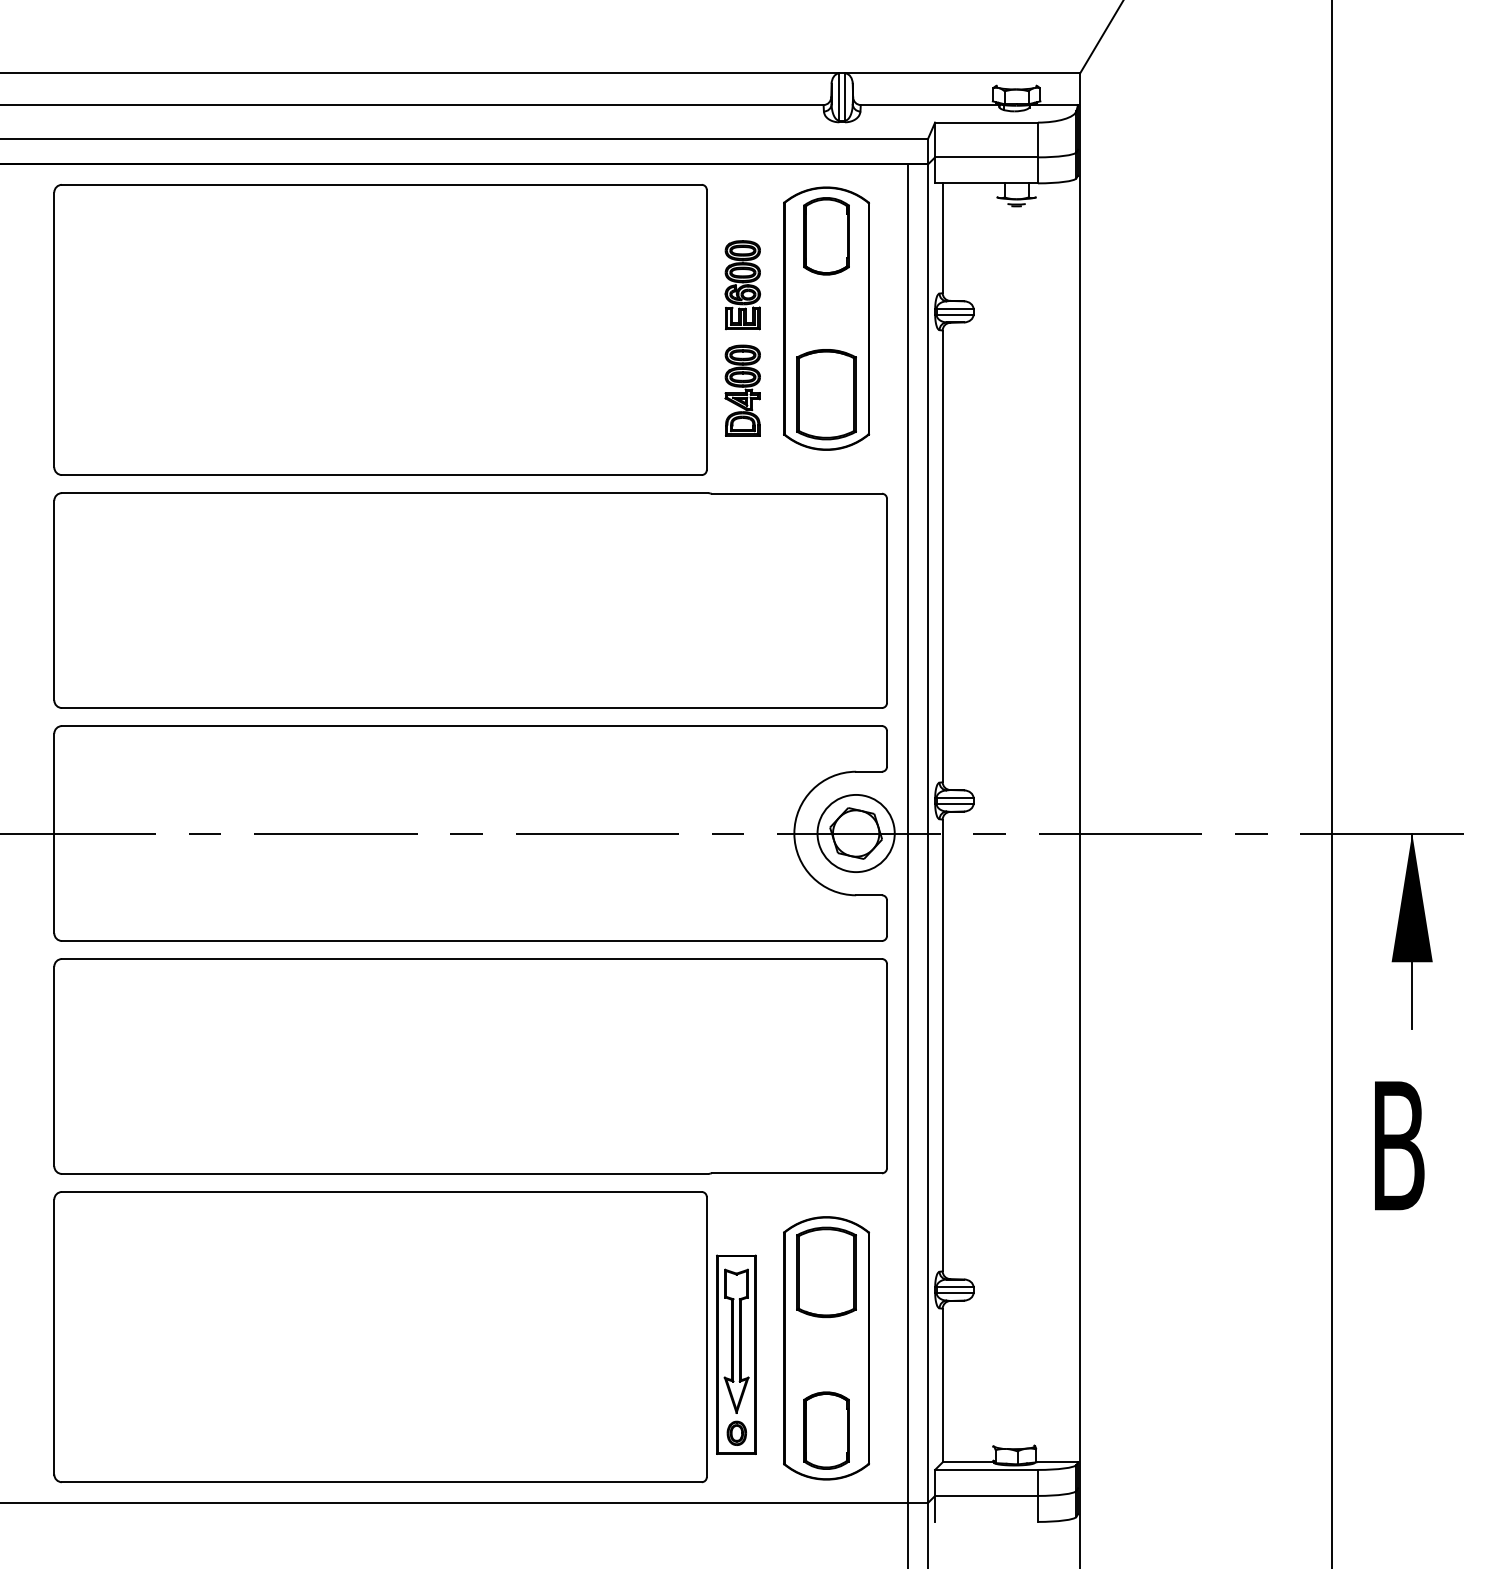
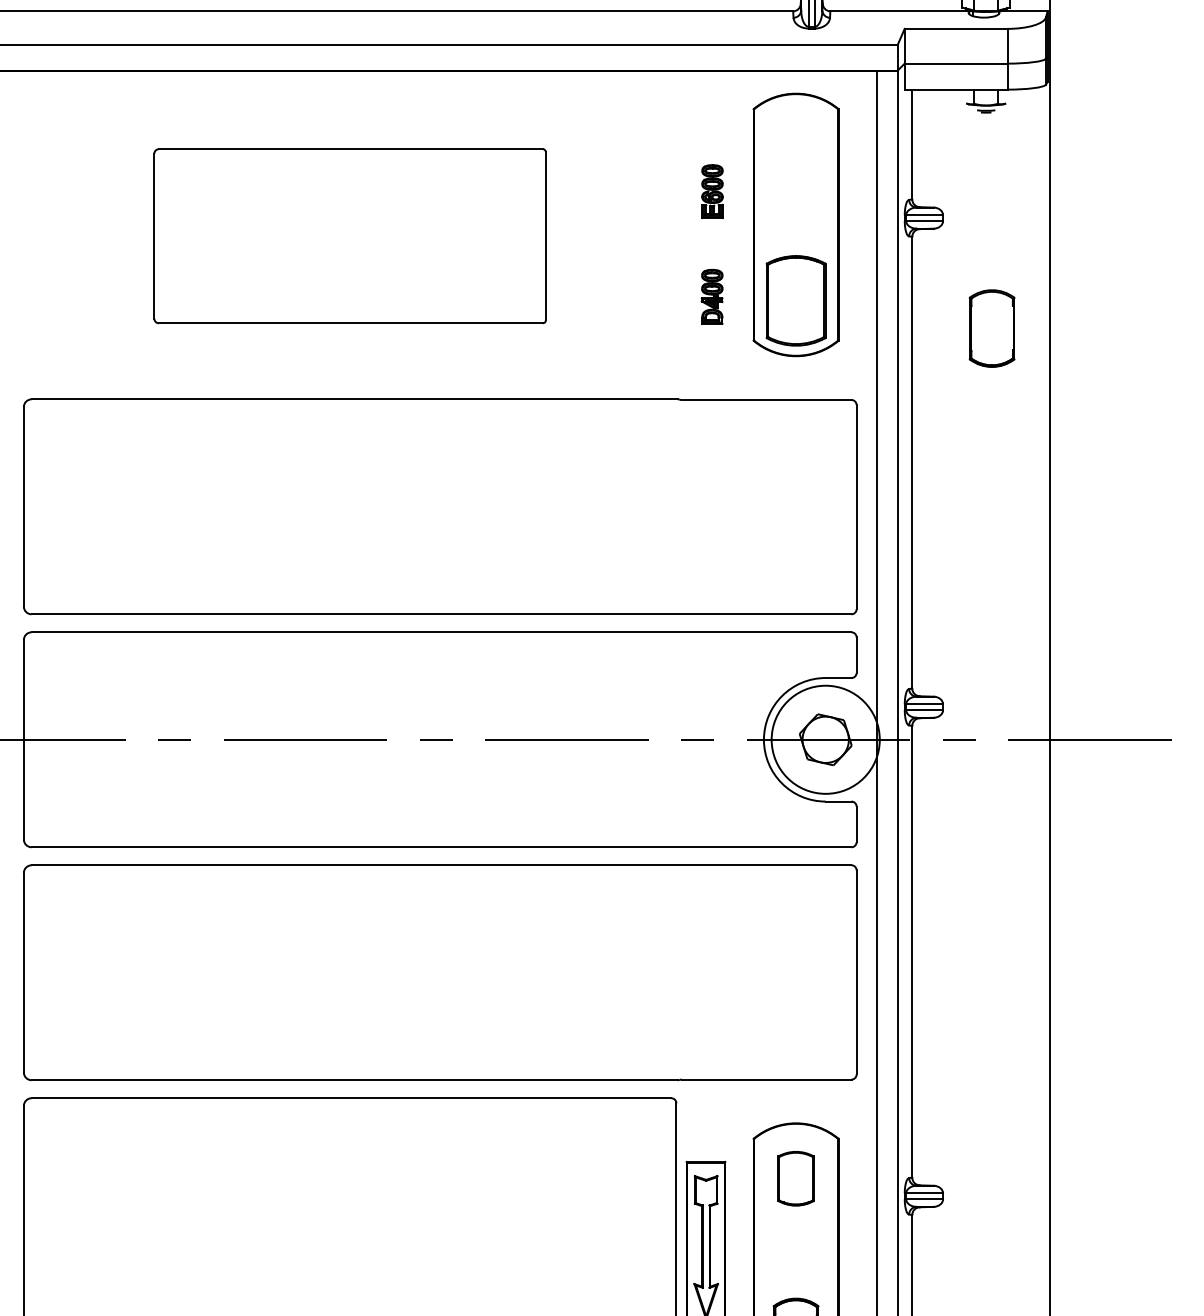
part: (826, 236) -> (992, 328), moved
part: (742, 285) -> (712, 191), size x0.6
part: (380, 329) -> (350, 235), size x0.6
part: (742, 390) -> (712, 296), size x0.6
circle: (855, 833) -> (825, 739), size x1.4
part: (826, 1272) -> (796, 1178), size x0.6

